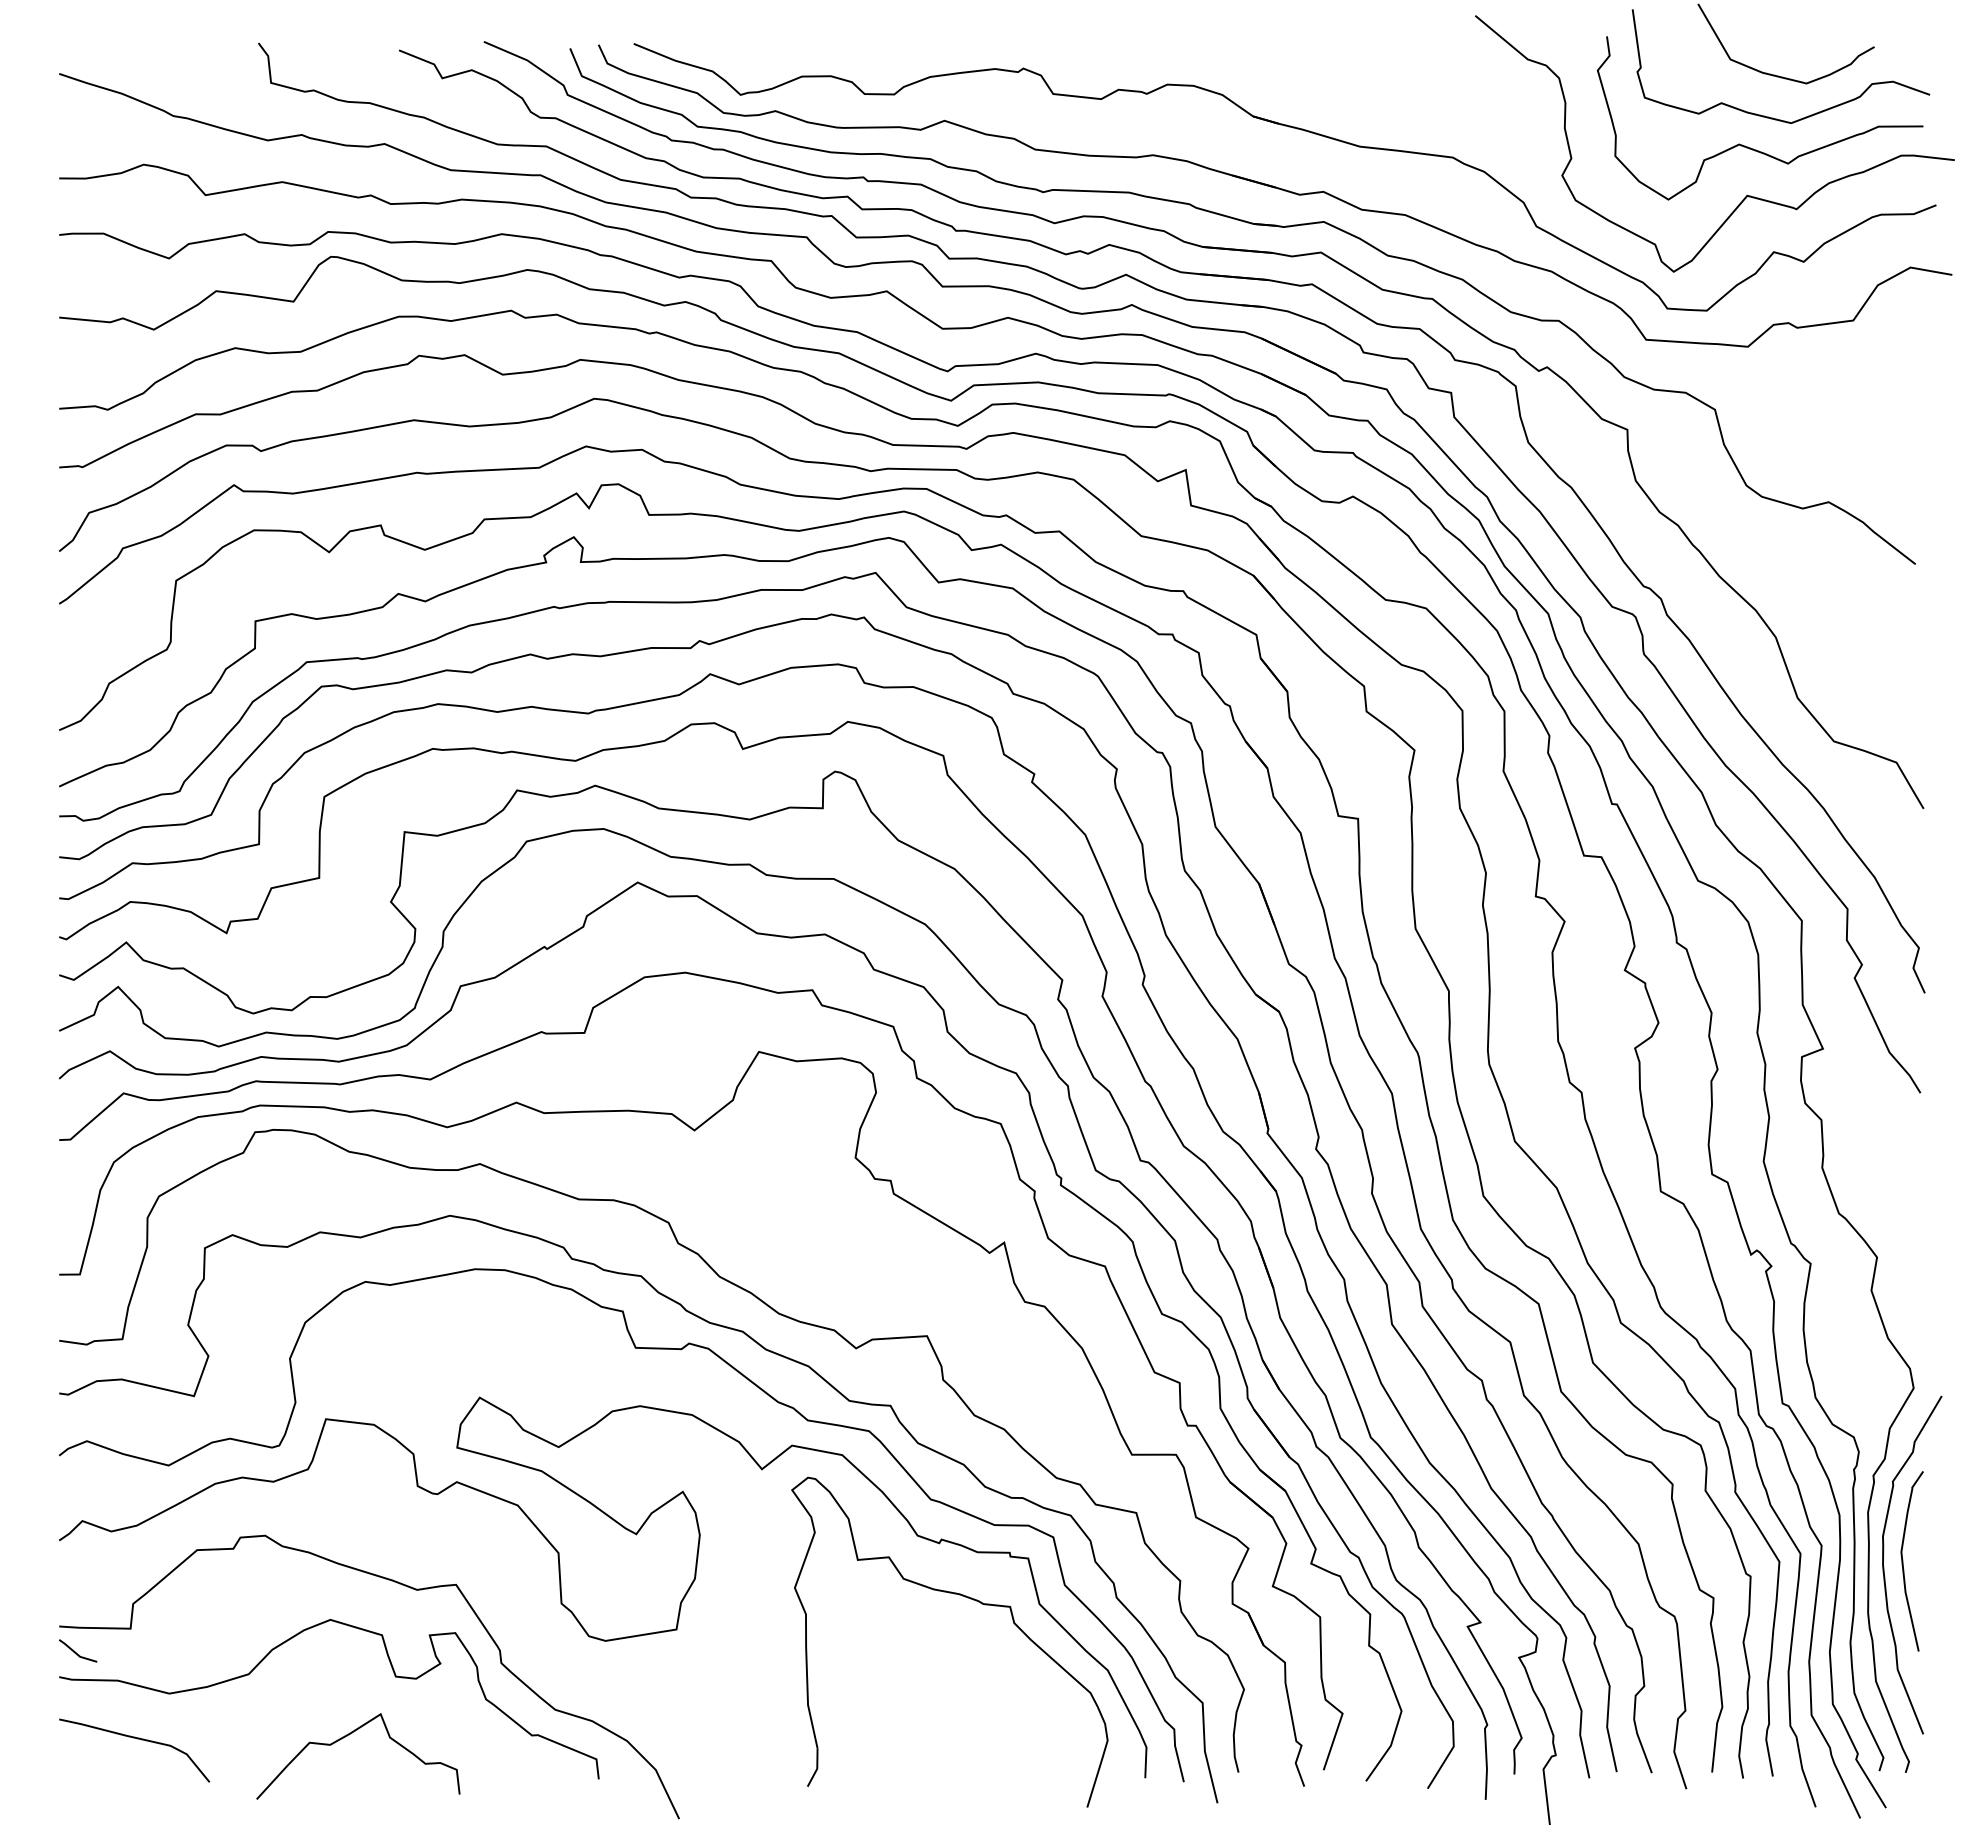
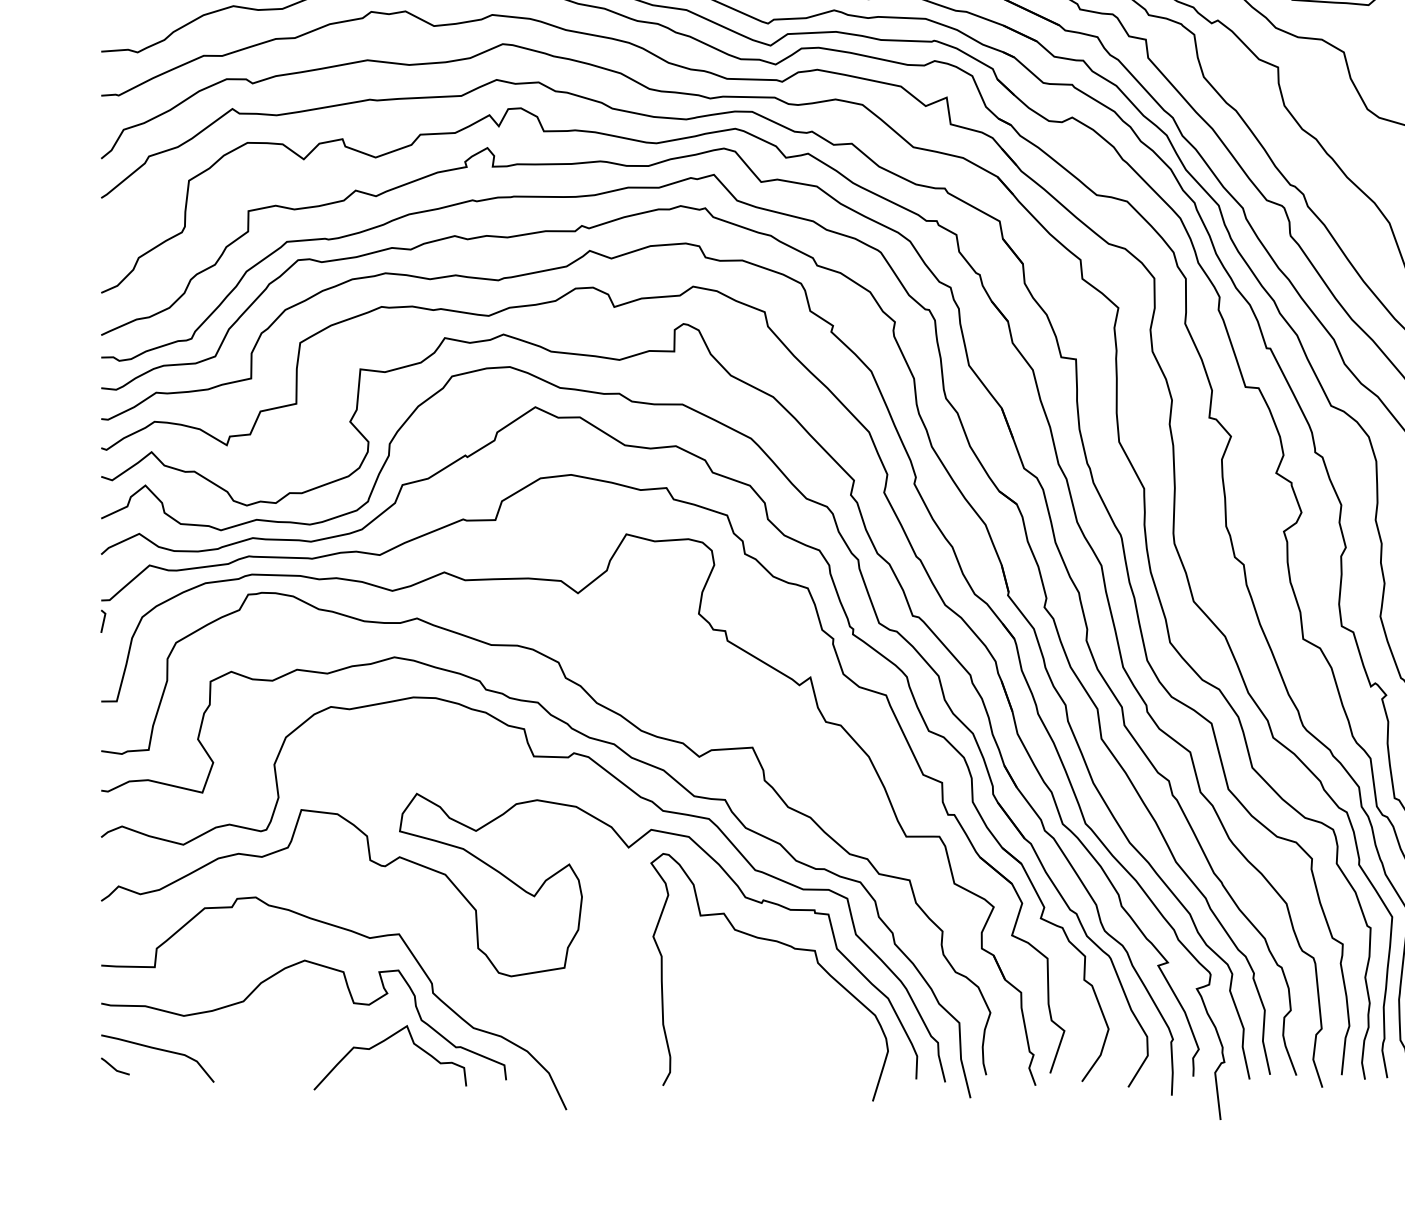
line: (61, 1167) -> (102, 621), added
line: (76, 1652) -> (114, 1067), moved
curve: (347, 1736) -> (382, 1042), moved

